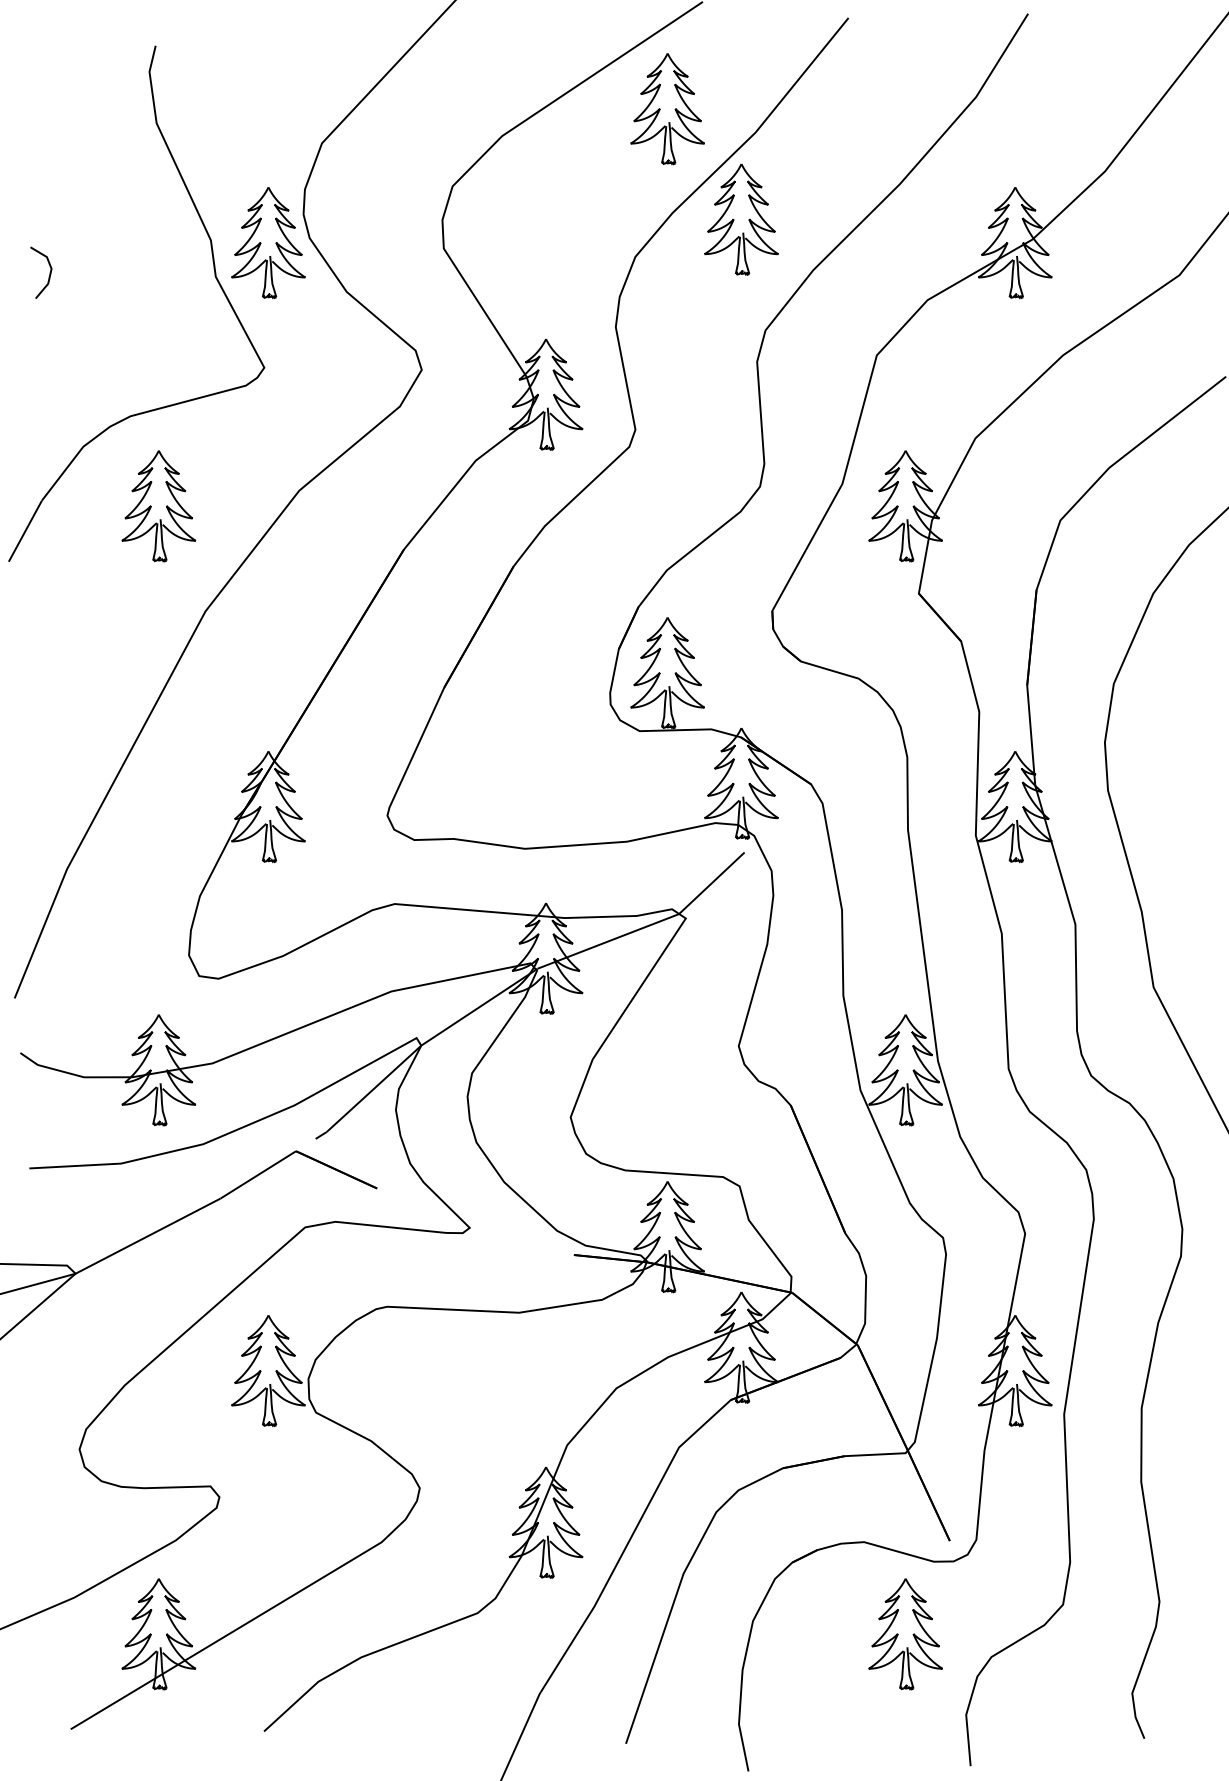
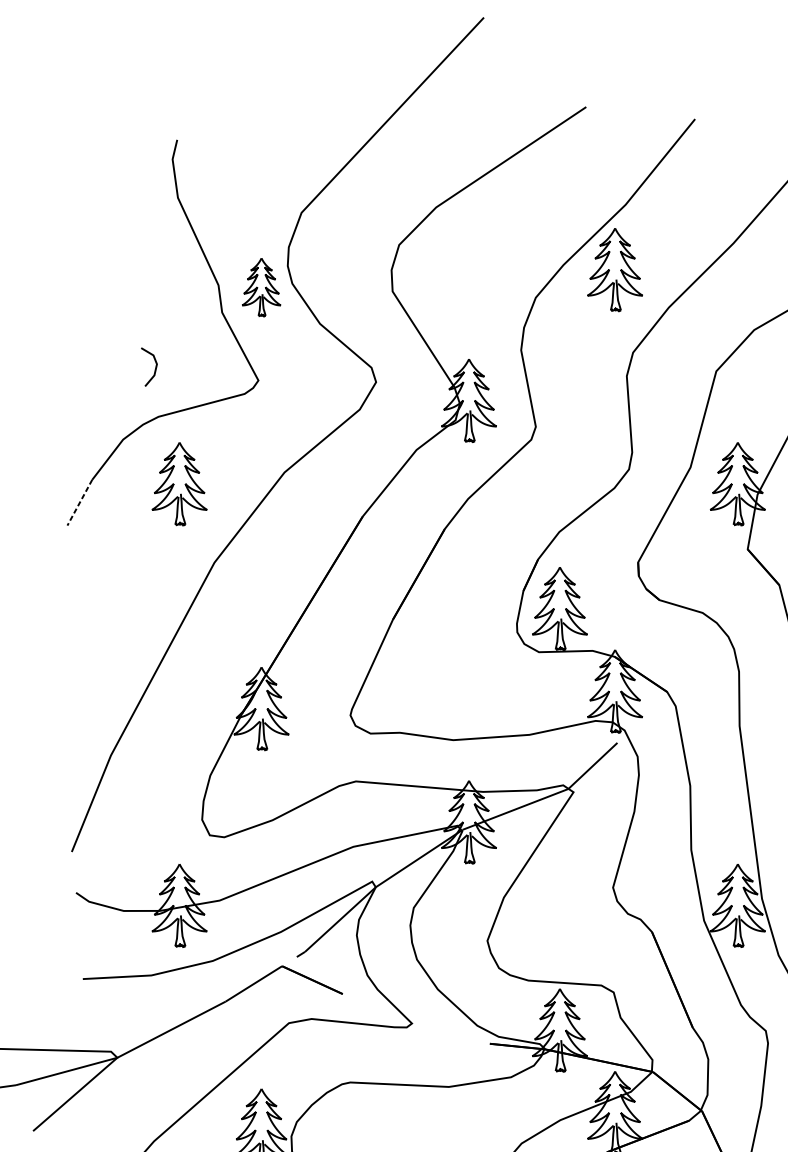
part: (667, 109) -> (559, 187), removed
part: (268, 243) -> (261, 287), size x0.7
line: (49, 272) -> (155, 366), moved
line: (25, 531) -> (79, 502), solid -> dashed

